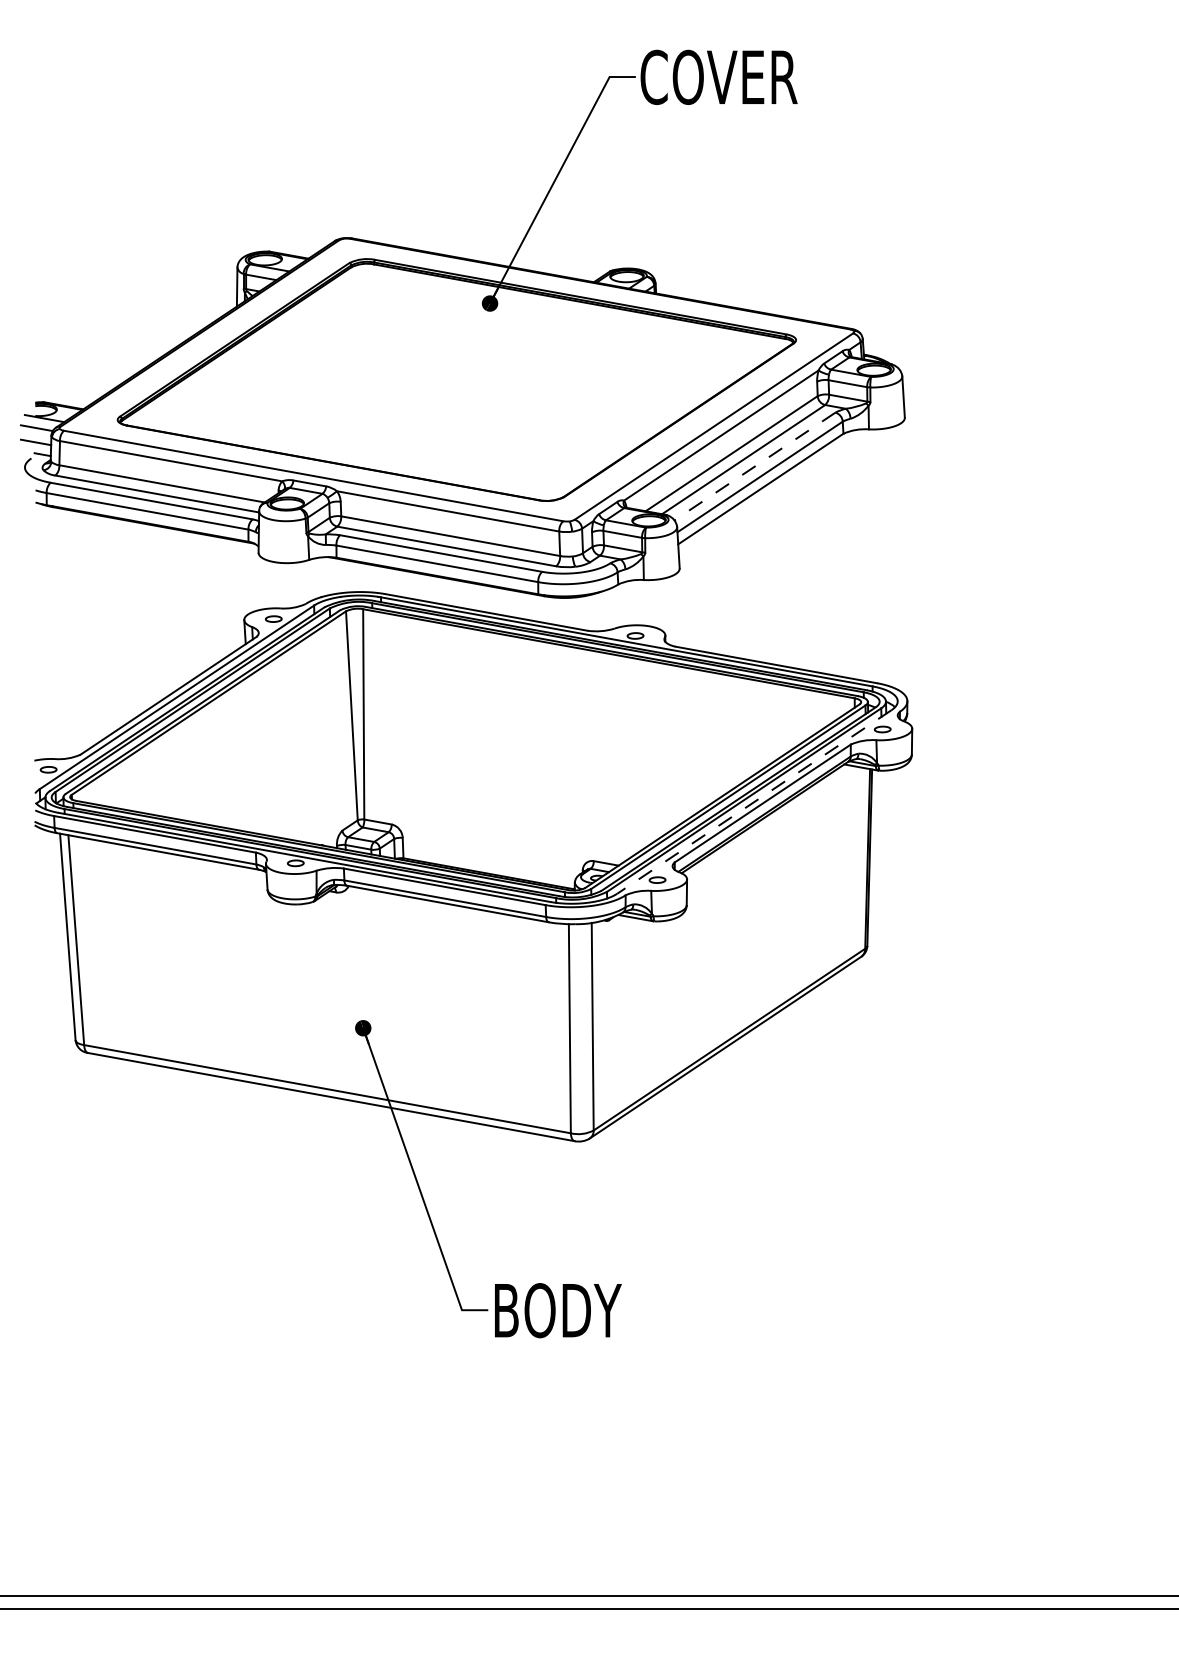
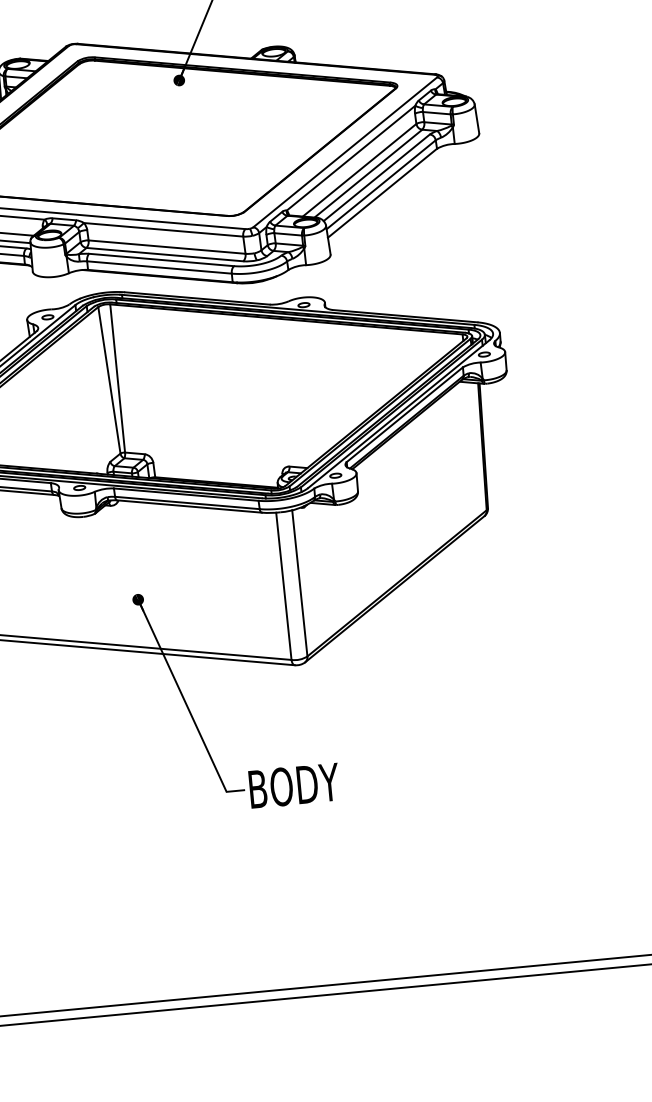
line: (754, 466) -> (376, 177), dashed -> solid
line: (753, 802) -> (398, 414), dashed -> solid

